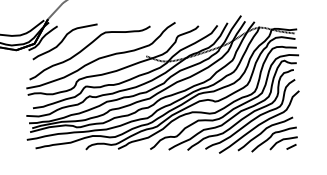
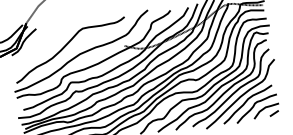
curve: (63, 41) -> (43, 42), removed

